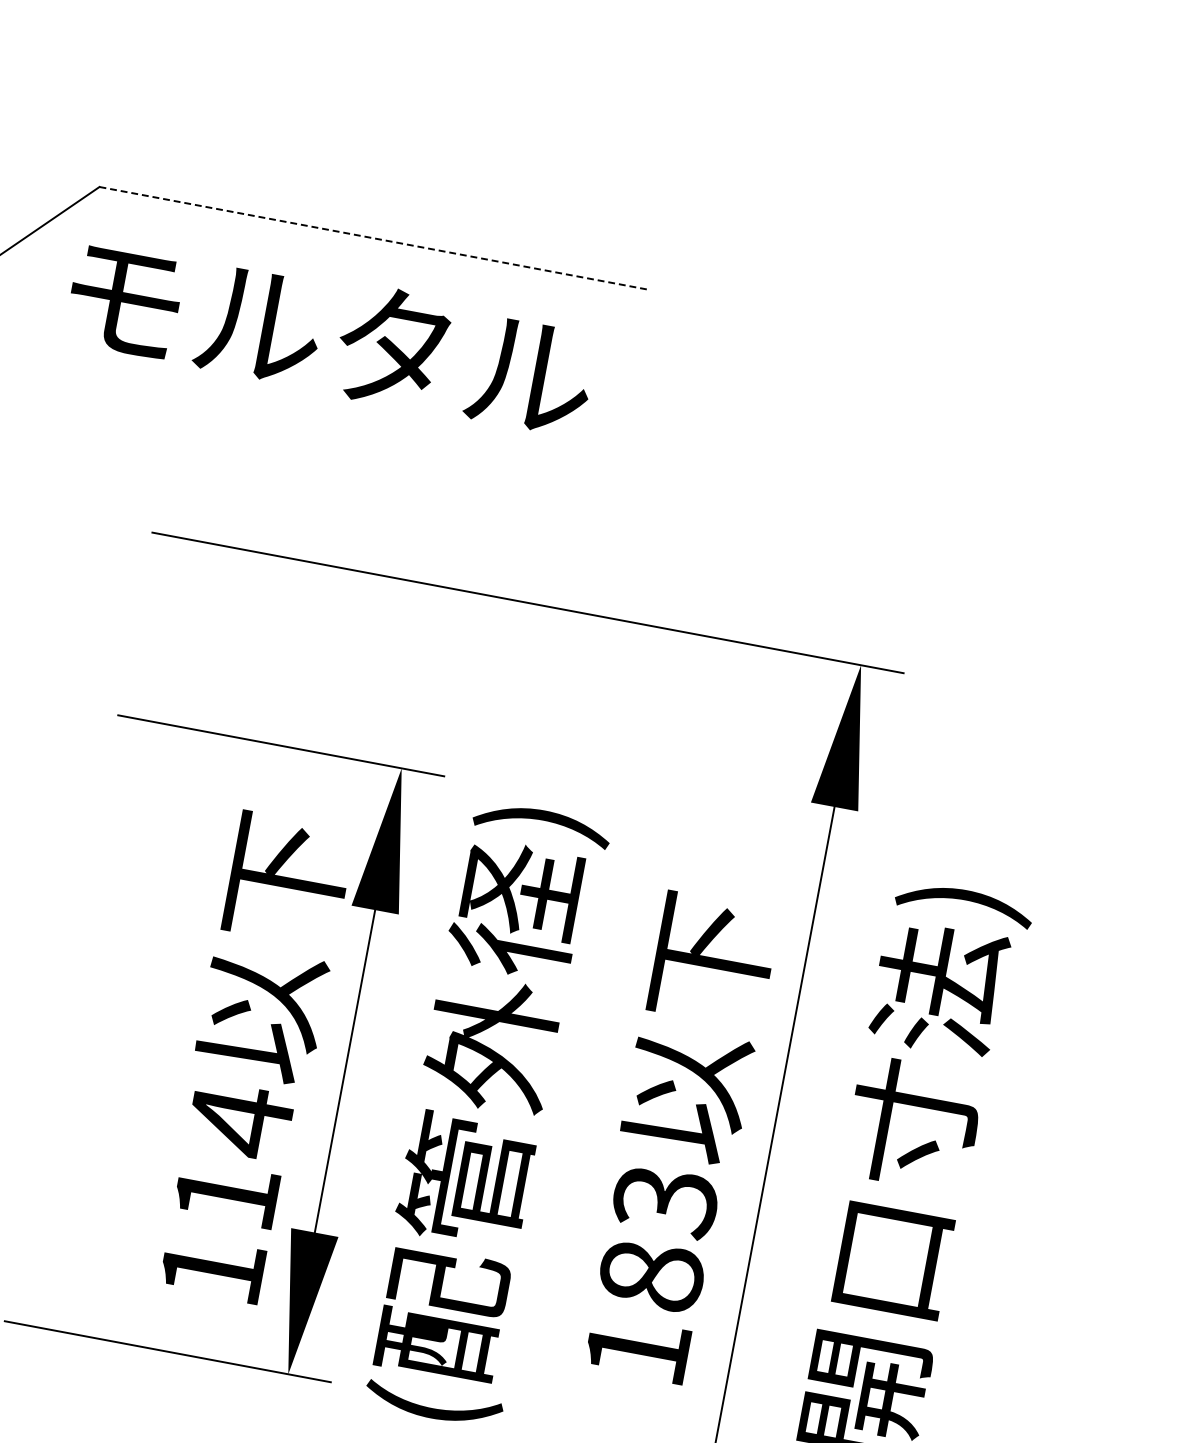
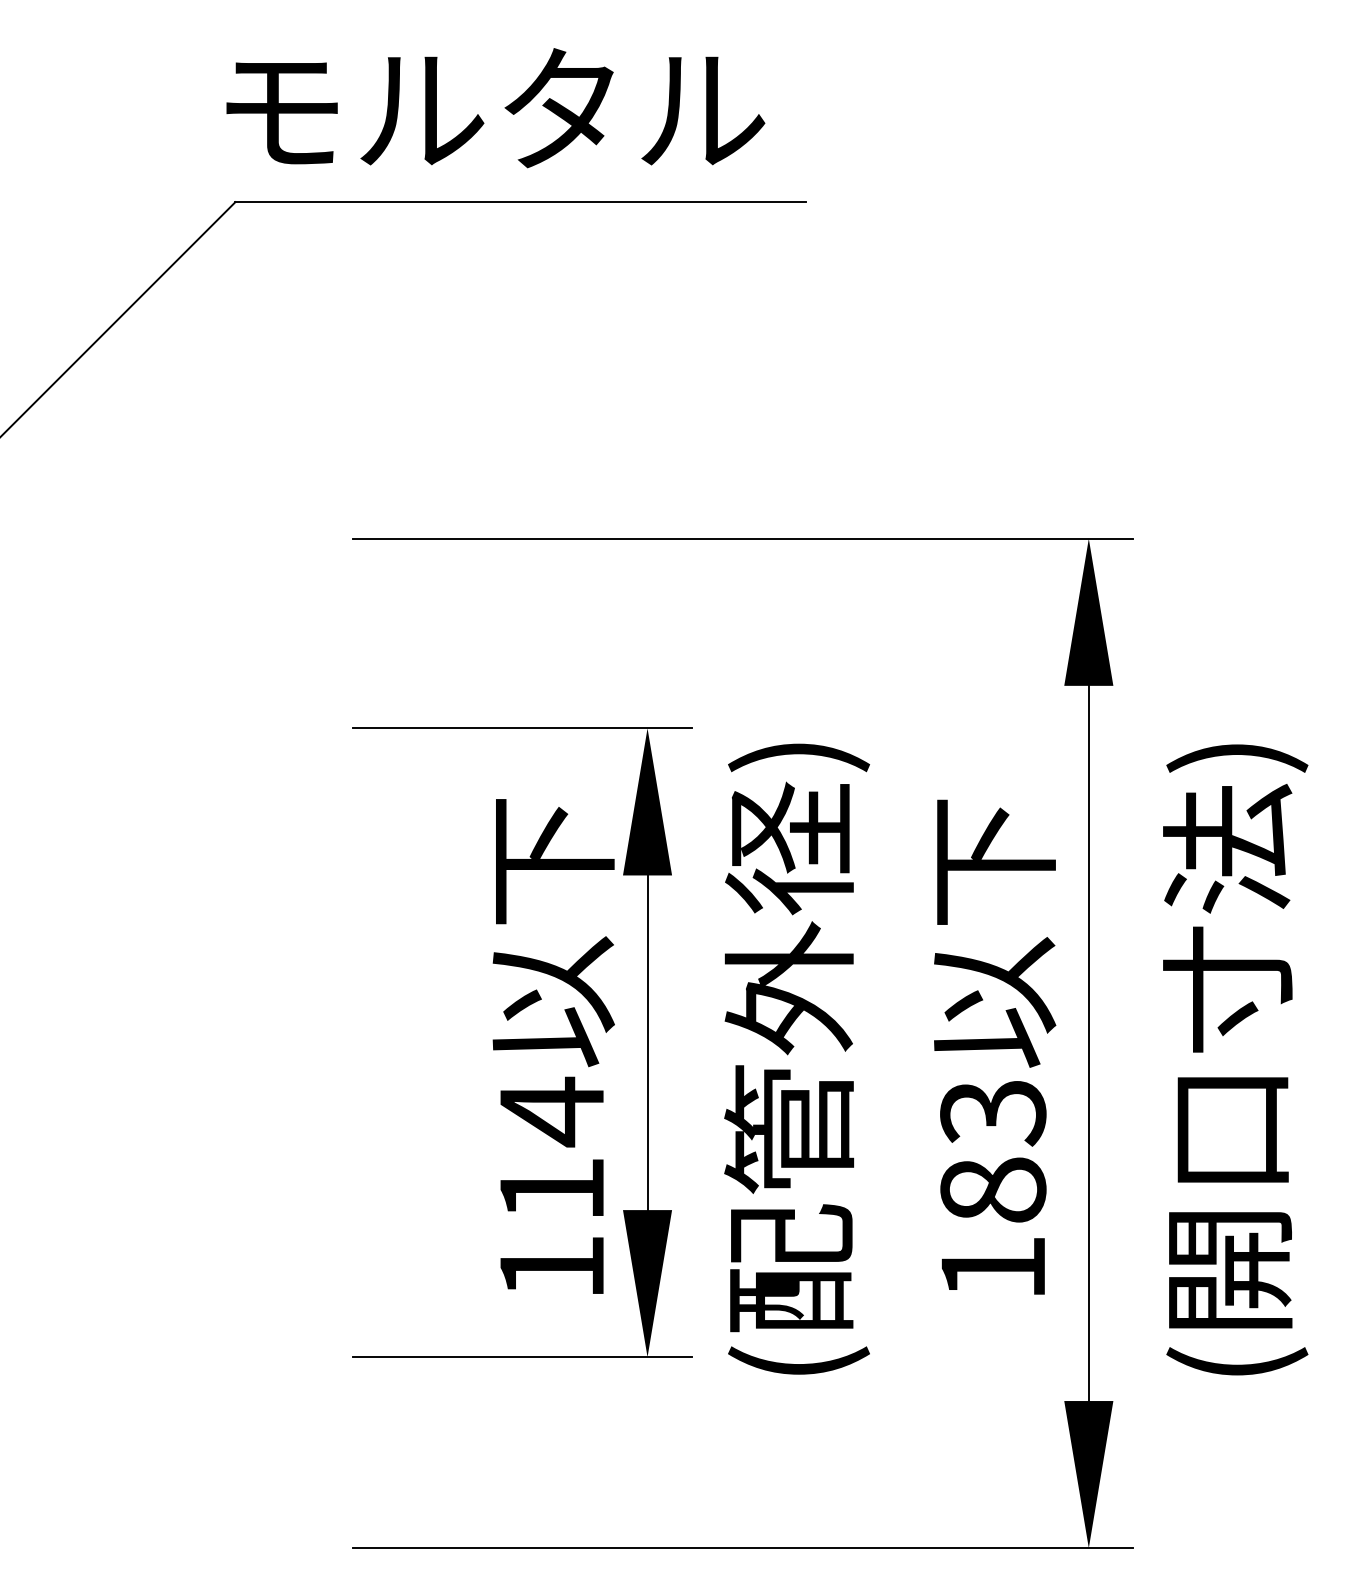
line: (375, 238) -> (521, 202), dashed -> solid
text: (330, 336) -> (495, 108), moved

